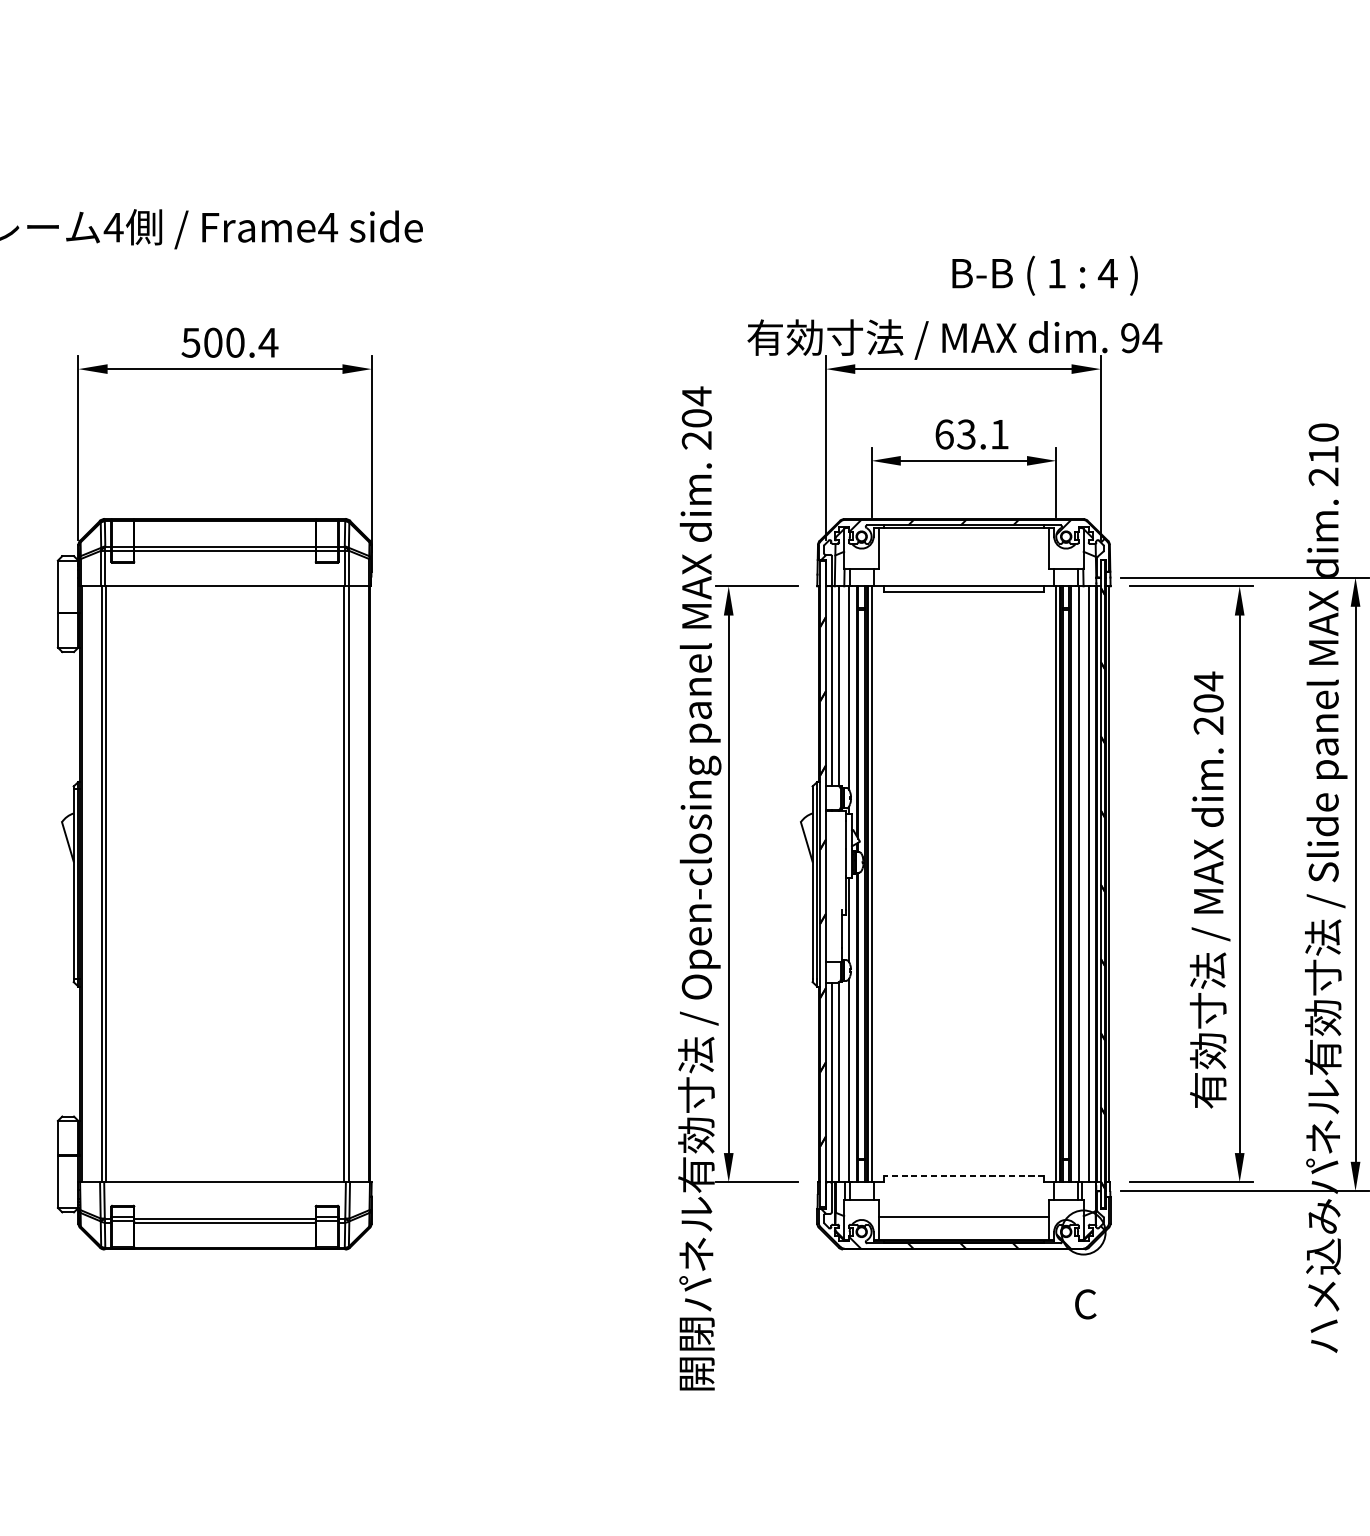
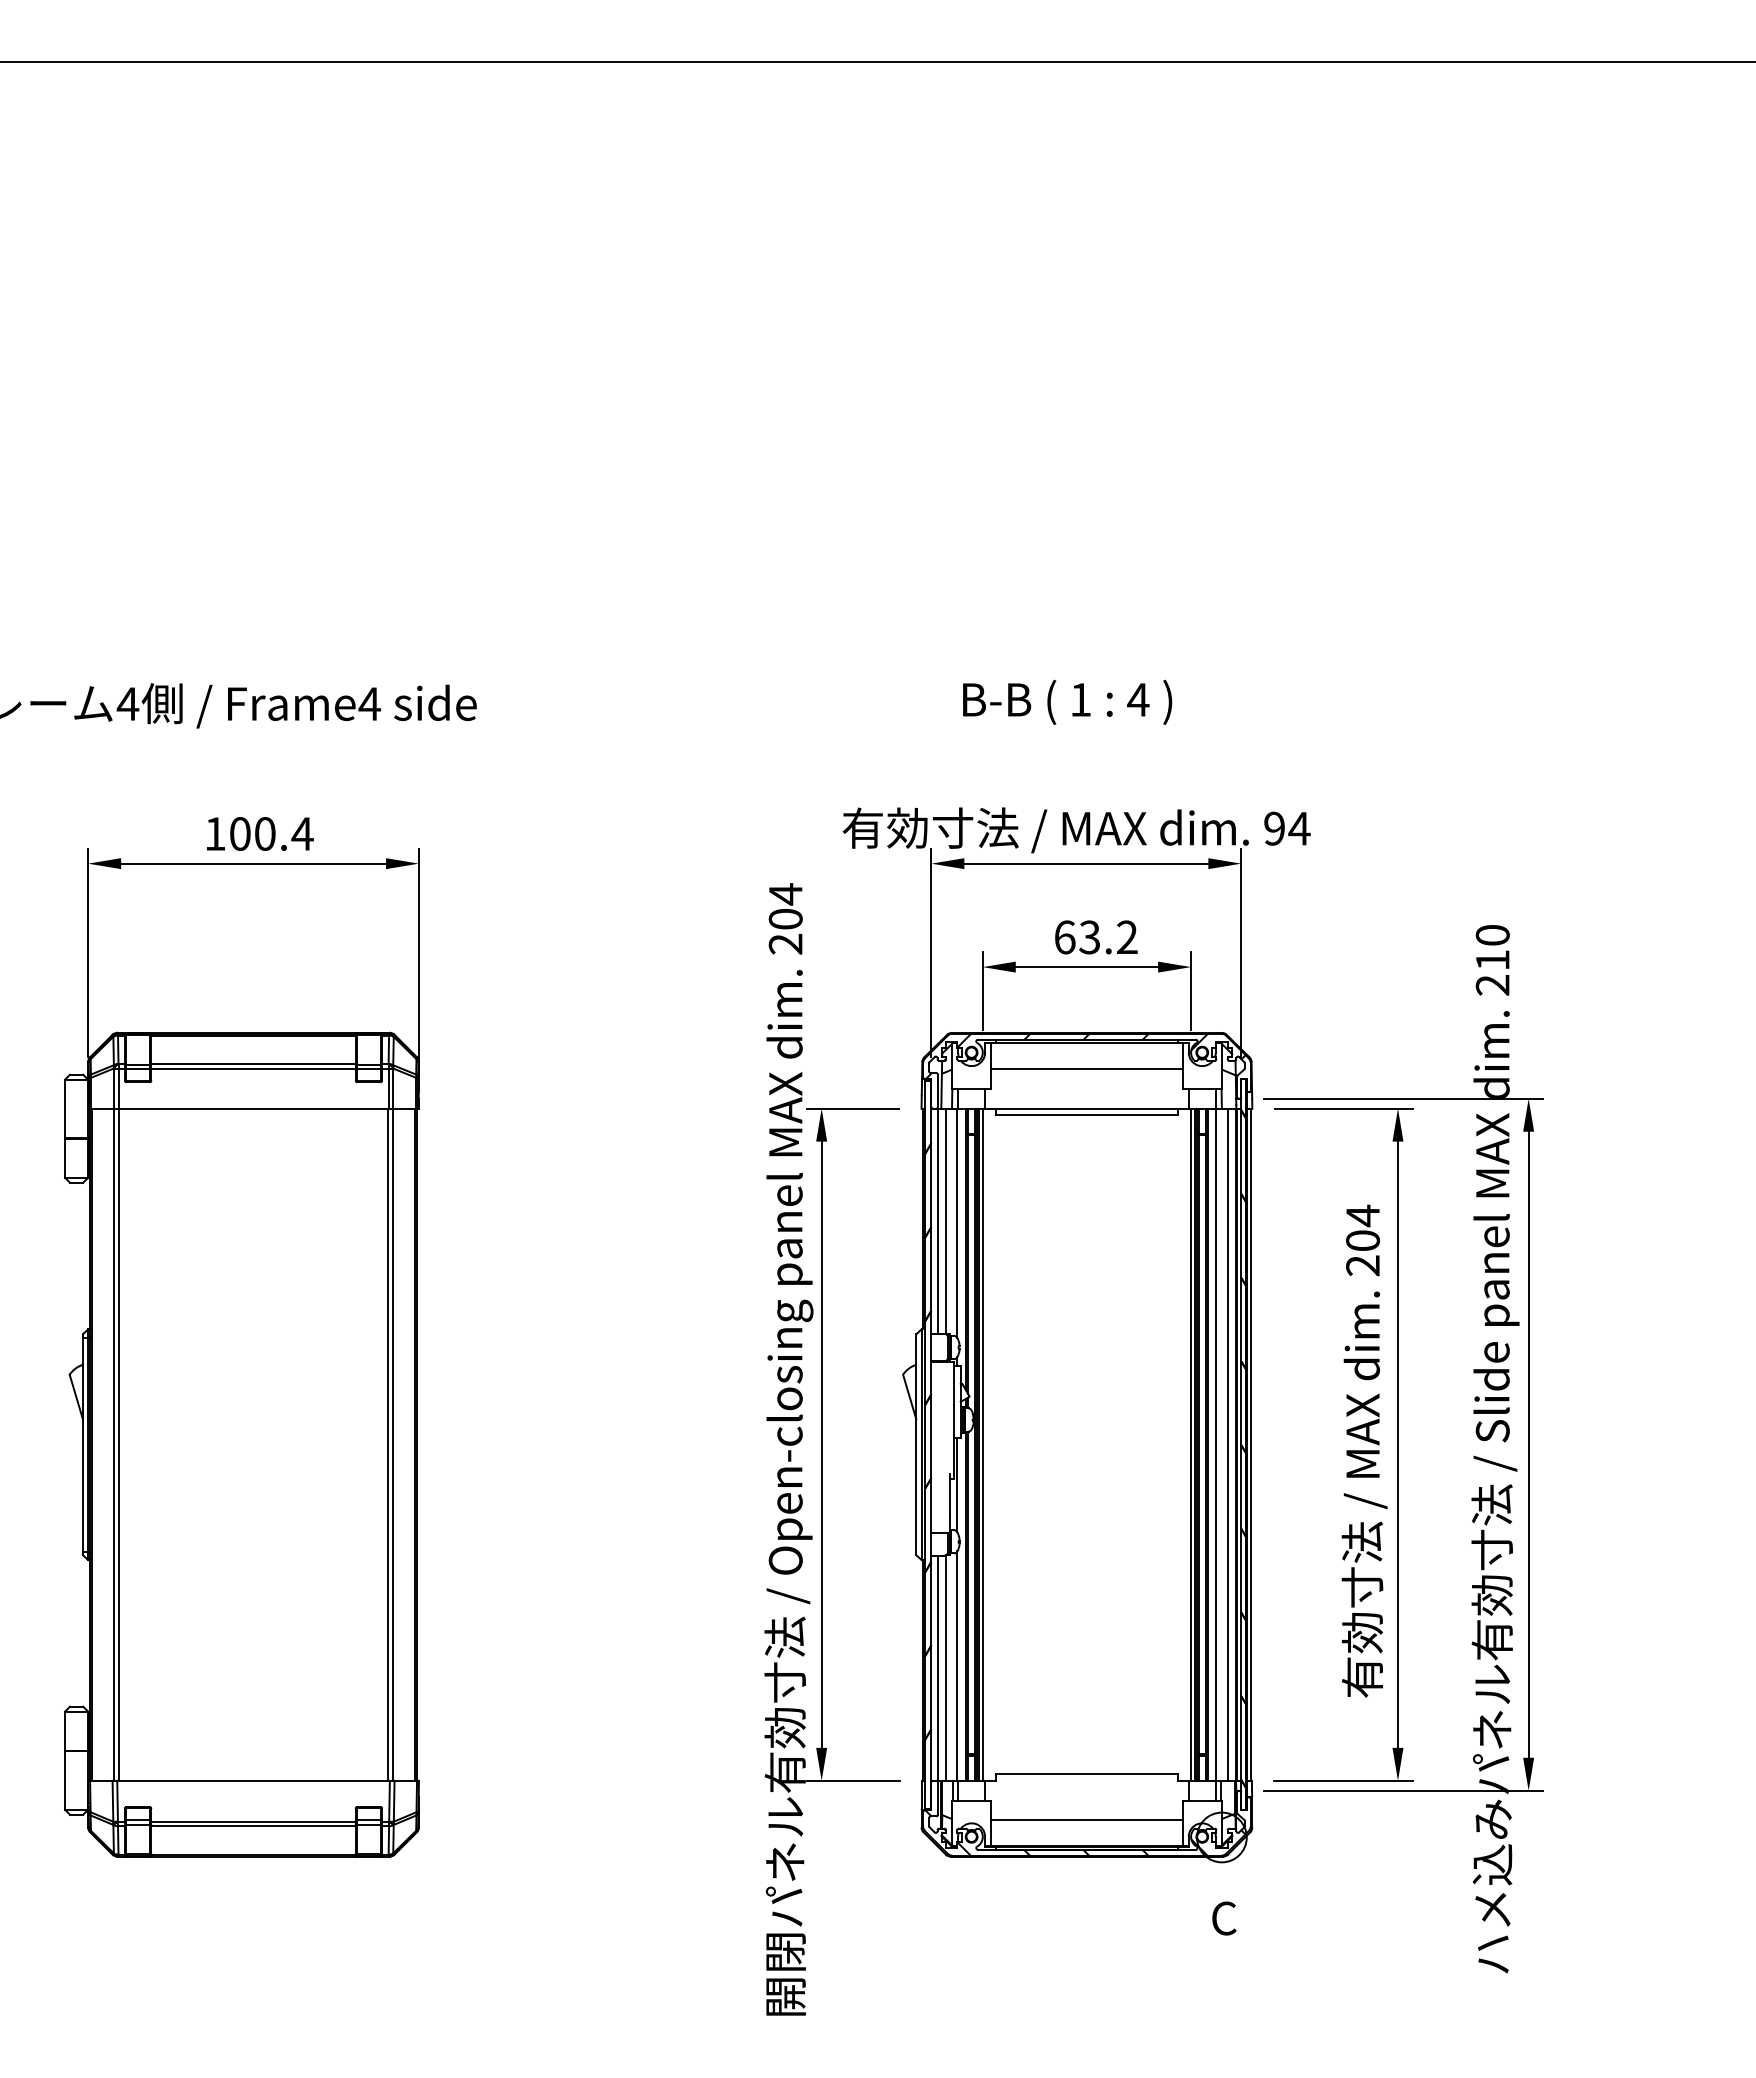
text: (1045, 274) -> (1067, 701), moved
text: (190, 342) -> (214, 833), 500.4 -> 100.4
text: (999, 433) -> (1127, 936), 63.1 -> 63.2
line: (963, 551) -> (1086, 1069), added
line: (963, 1176) -> (1086, 1774), dashed -> solid

